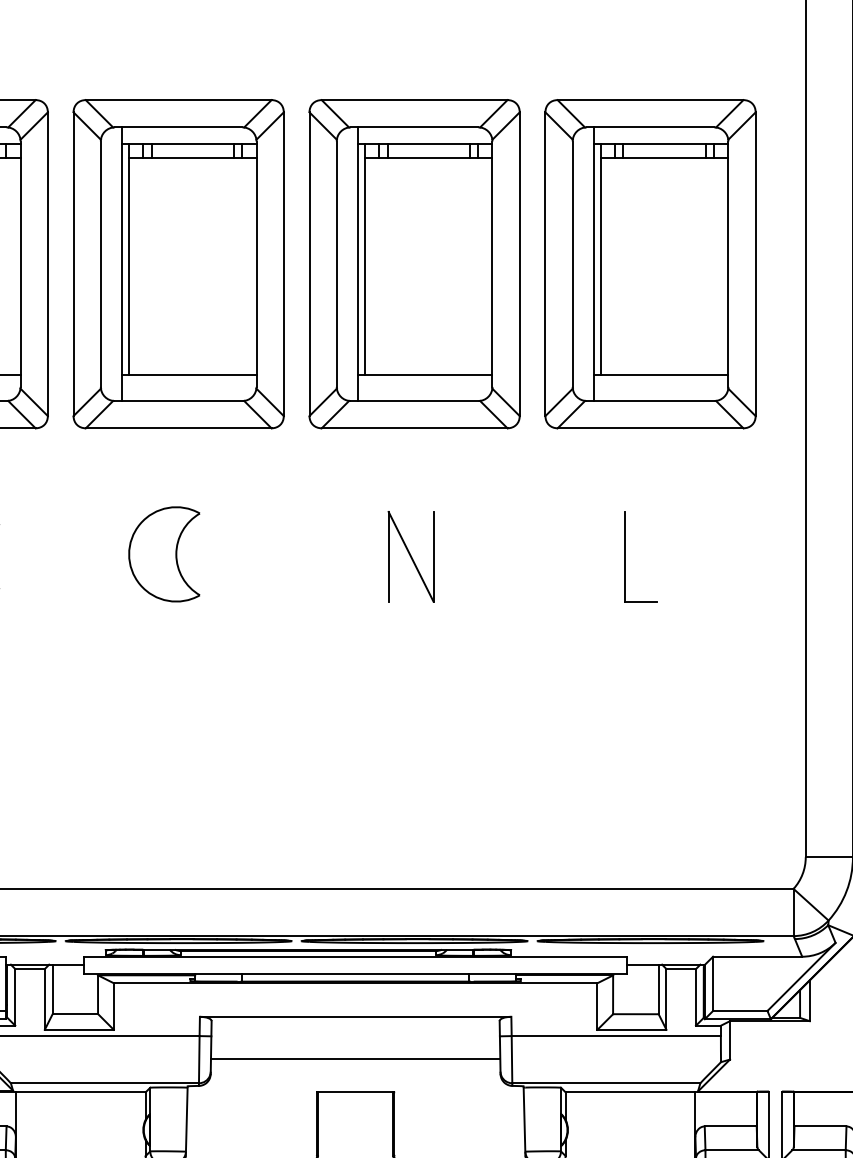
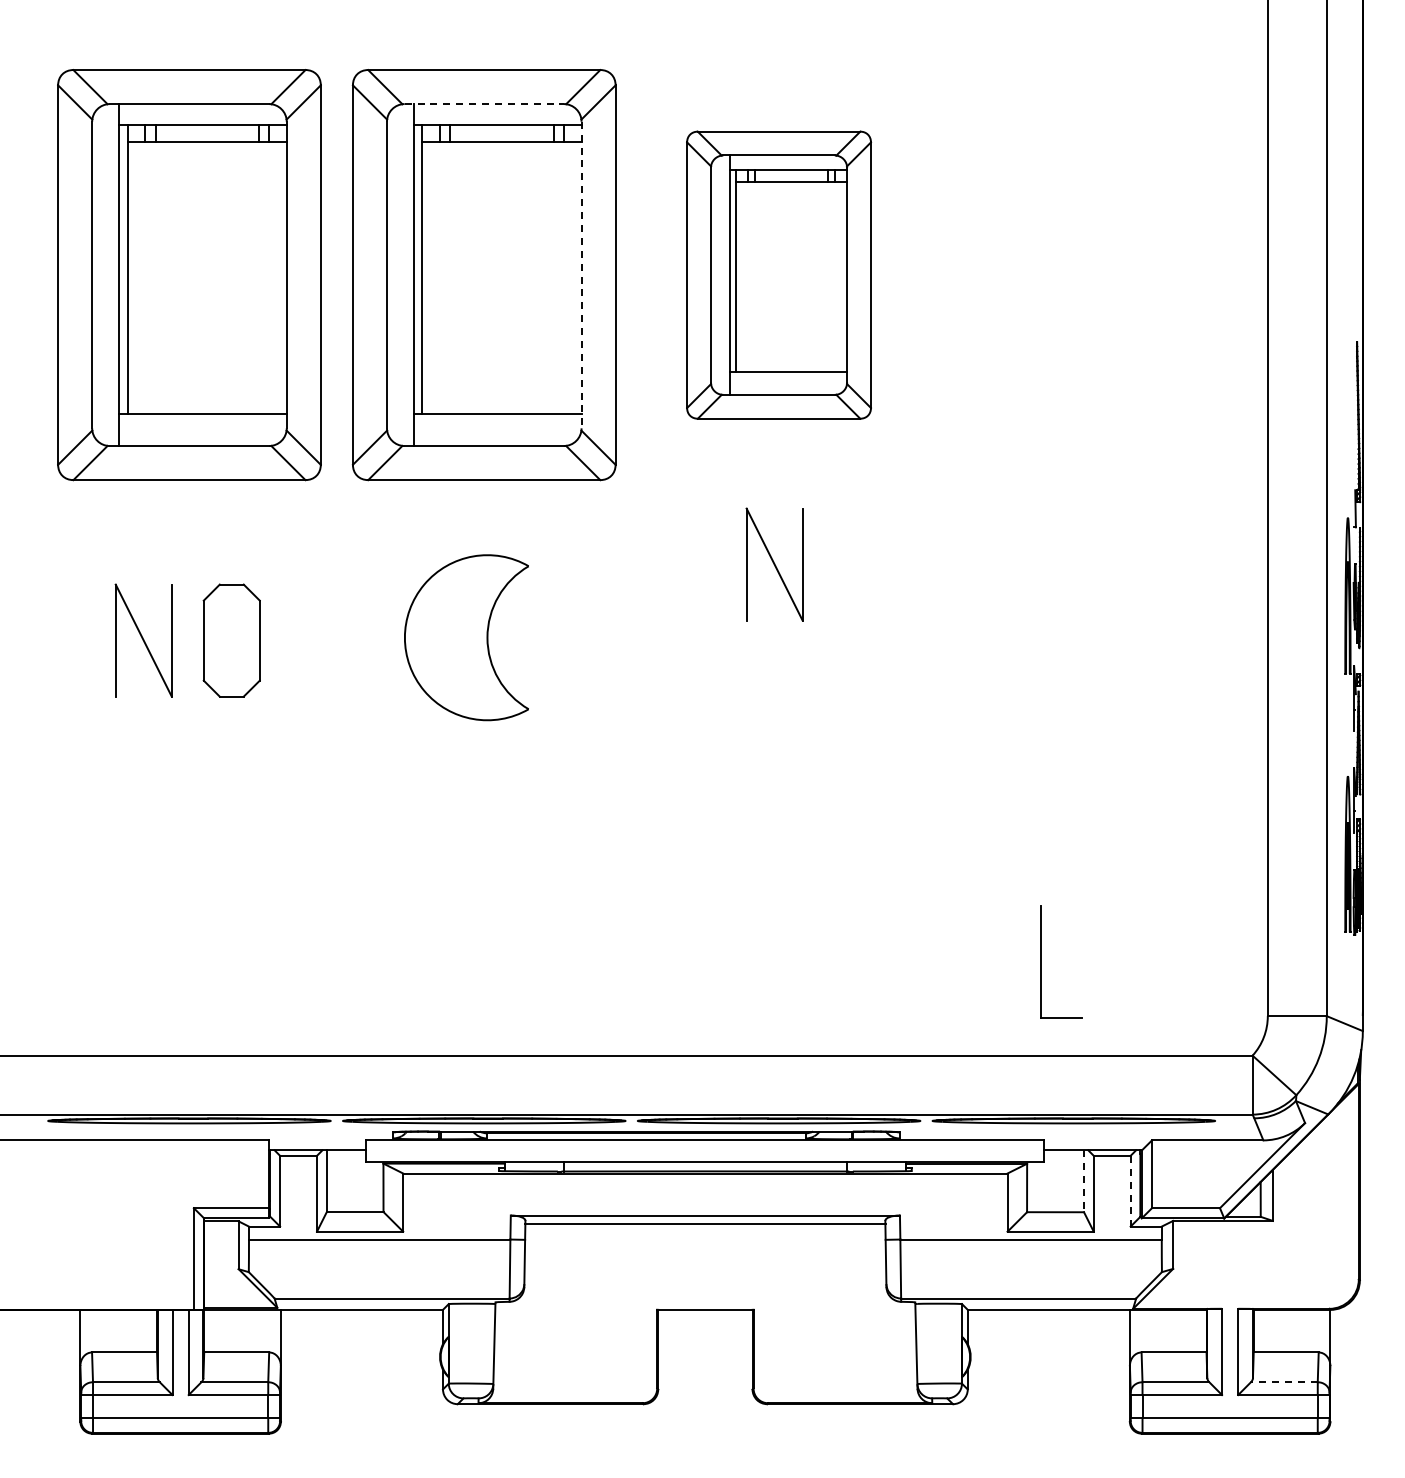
line: (178, 127) -> (484, 104), solid -> dashed
line: (256, 264) -> (581, 275), solid -> dashed
part: (414, 264) -> (778, 275), size x0.7
part: (650, 264) -> (1073, 275), removed
part: (163, 554) -> (465, 637), size x1.4
part: (410, 556) -> (774, 564), moved
part: (624, 556) -> (1041, 961), moved
line: (659, 989) -> (1084, 1181), solid -> dashed
line: (695, 997) -> (1130, 1191), solid -> dashed
line: (355, 1059) -> (705, 1223), moved
line: (818, 1150) -> (1283, 1382), solid -> dashed

